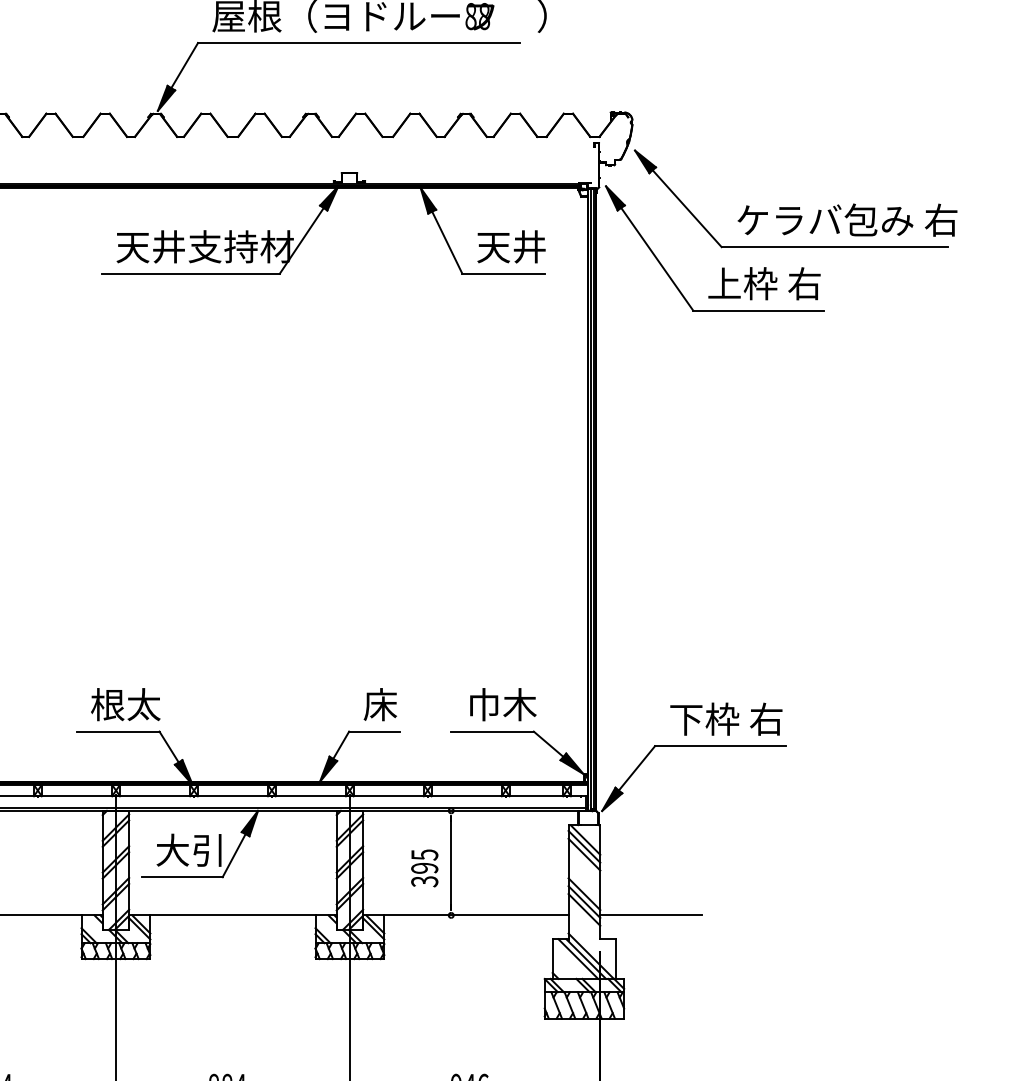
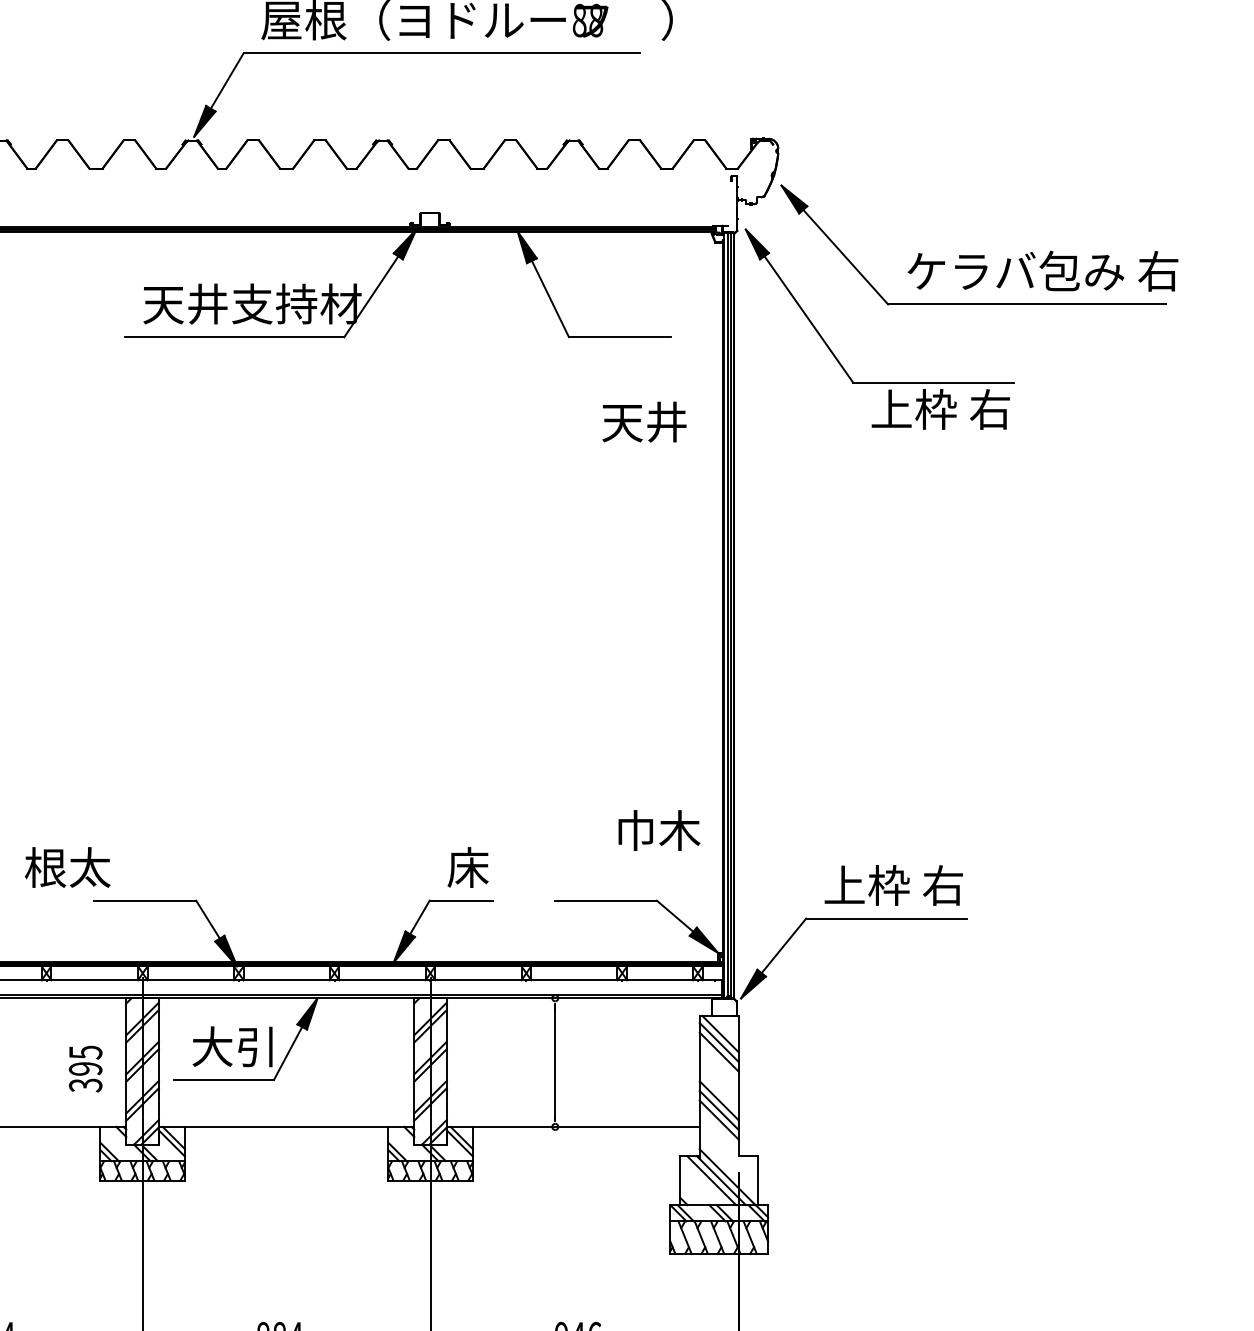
text: (511, 246) -> (644, 421), moved
text: (764, 283) -> (940, 409), moved
text: (125, 704) -> (67, 867), moved
text: (503, 704) -> (659, 830), moved
text: (686, 719) -> (844, 885), 下枠 右 -> 上枠 右
text: (424, 867) -> (85, 1068), moved
line: (650, 915) -> (800, 1126), removed

